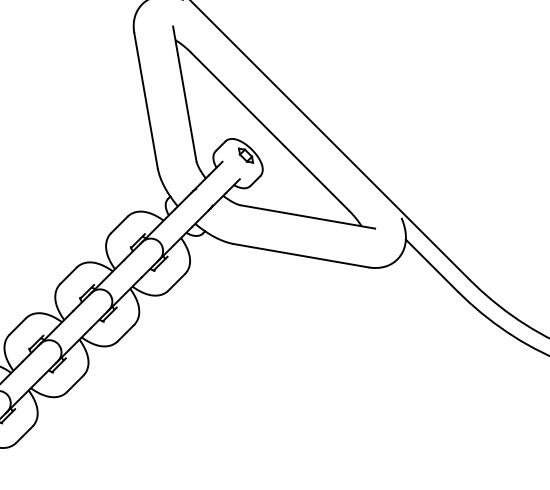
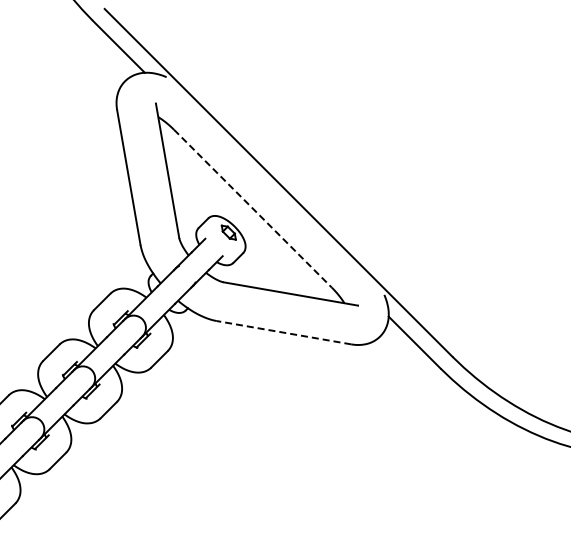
line: (269, 131) -> (252, 208), solid -> dashed
line: (300, 255) -> (283, 332), solid -> dashed

